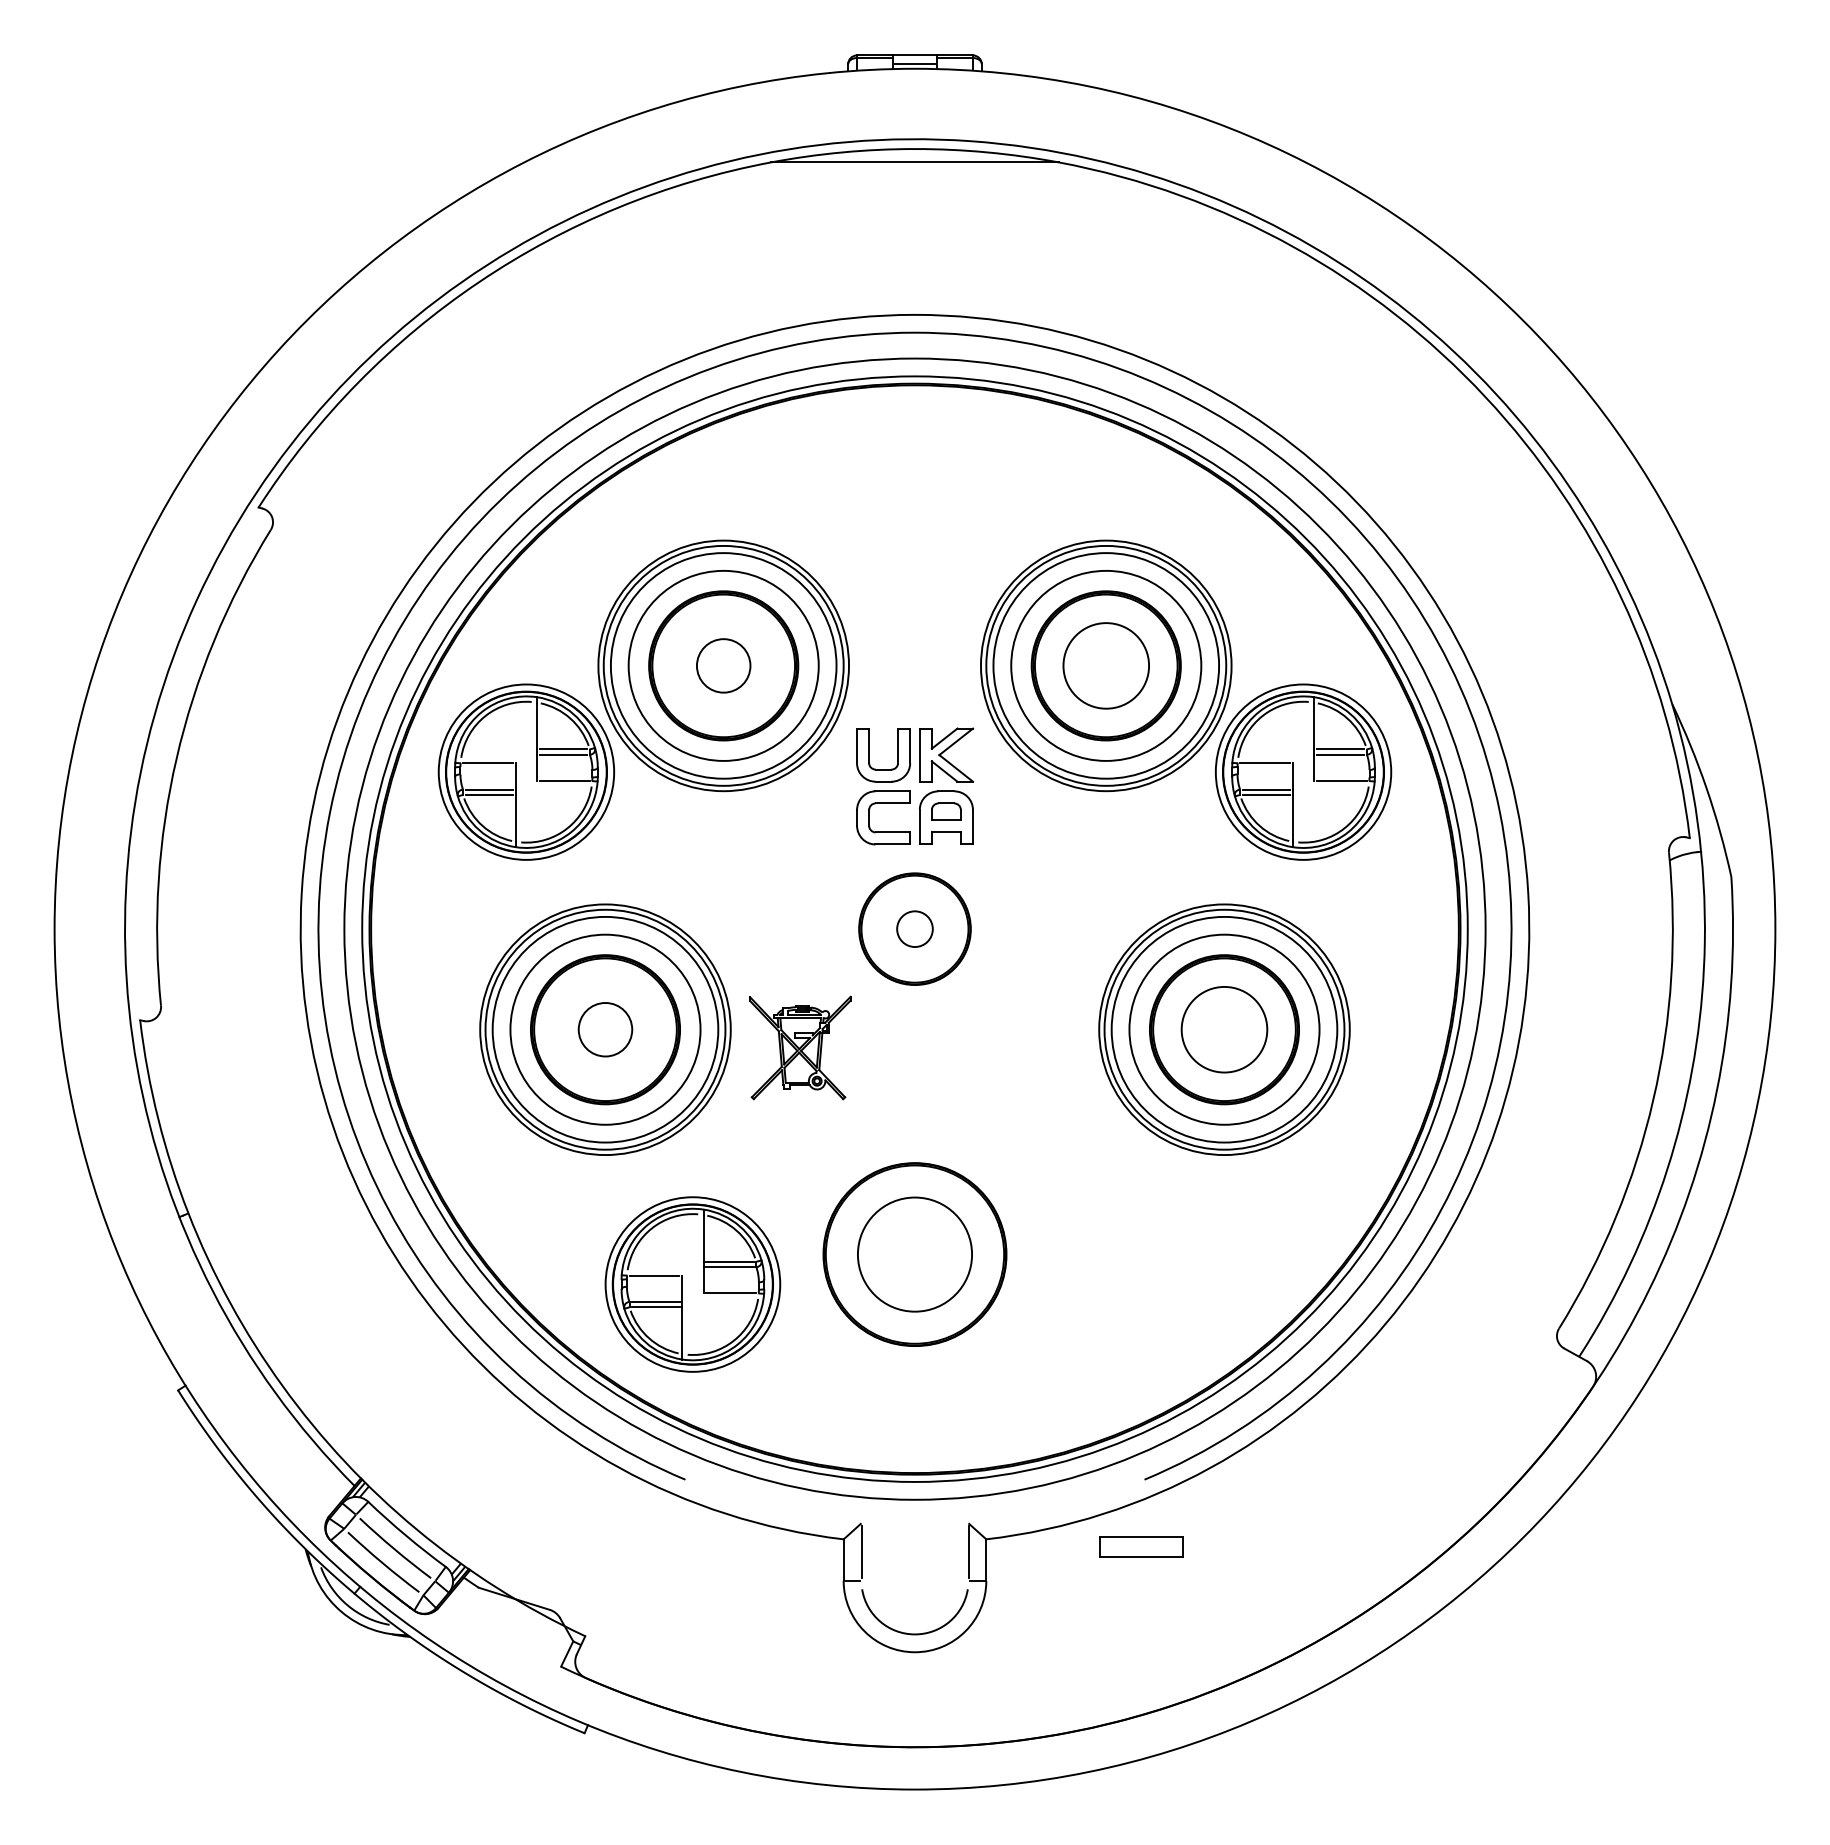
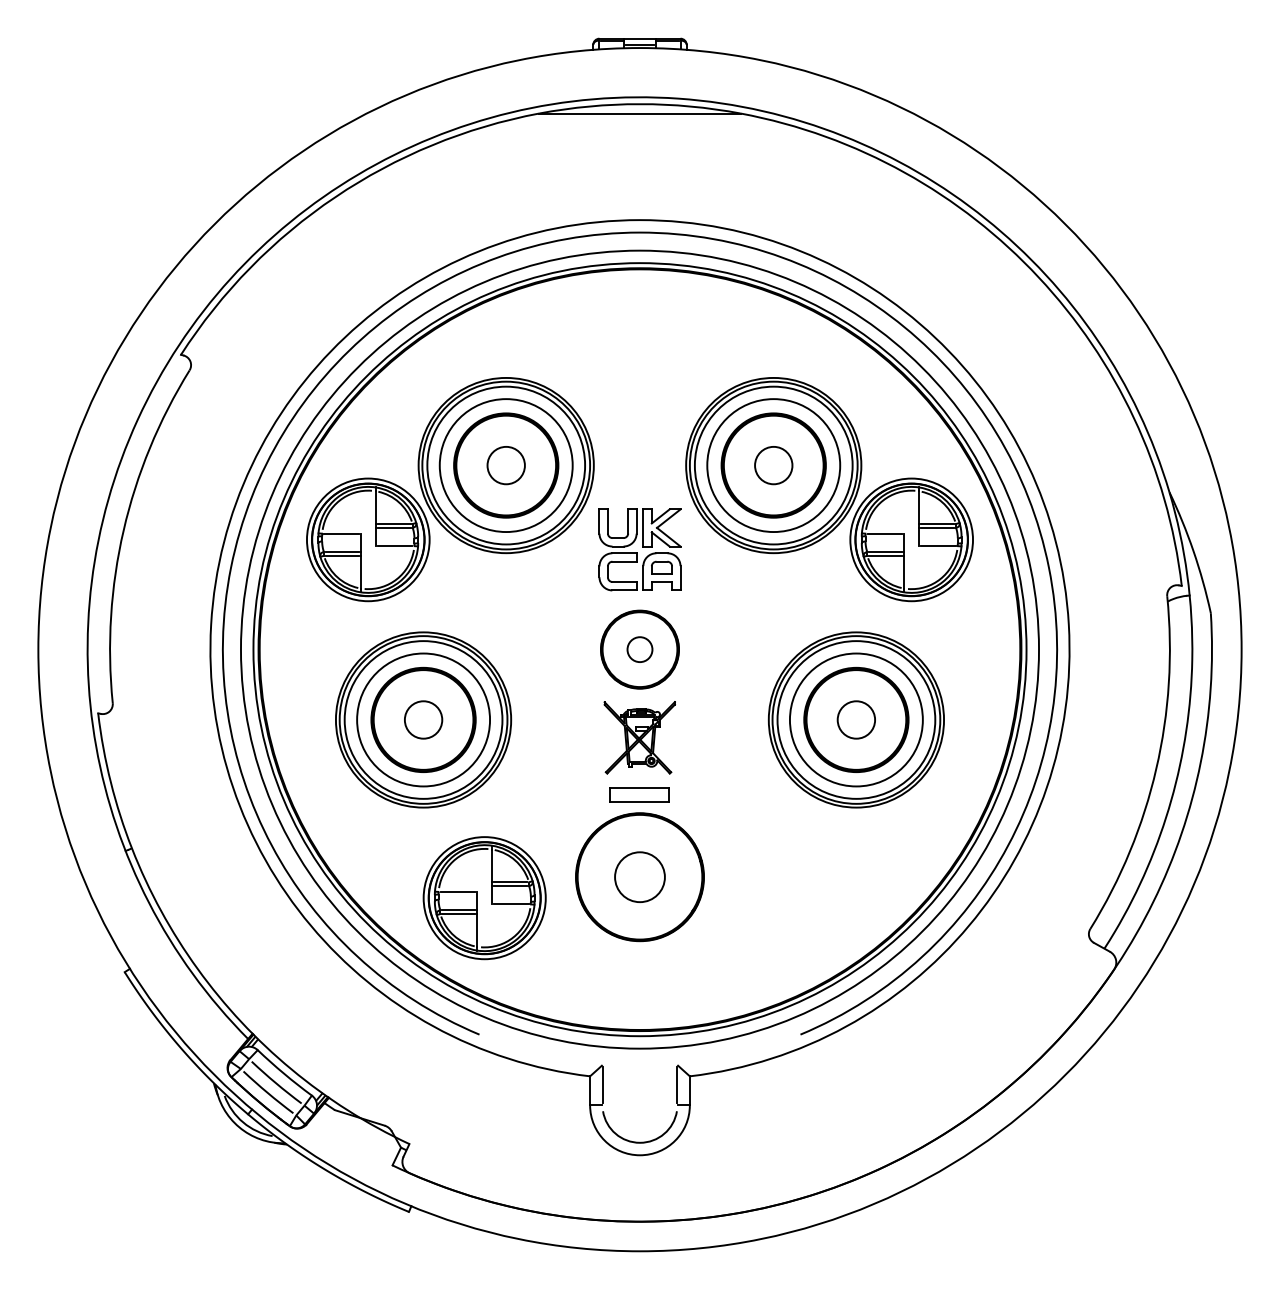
circle: (1105, 665) -> (773, 465), size x0.62
circle: (1224, 1029) -> (856, 719), size x0.62
part: (799, 1047) -> (639, 737), moved
circle: (914, 1254) -> (639, 877), size x0.62
part: (1141, 1546) -> (639, 794), moved

